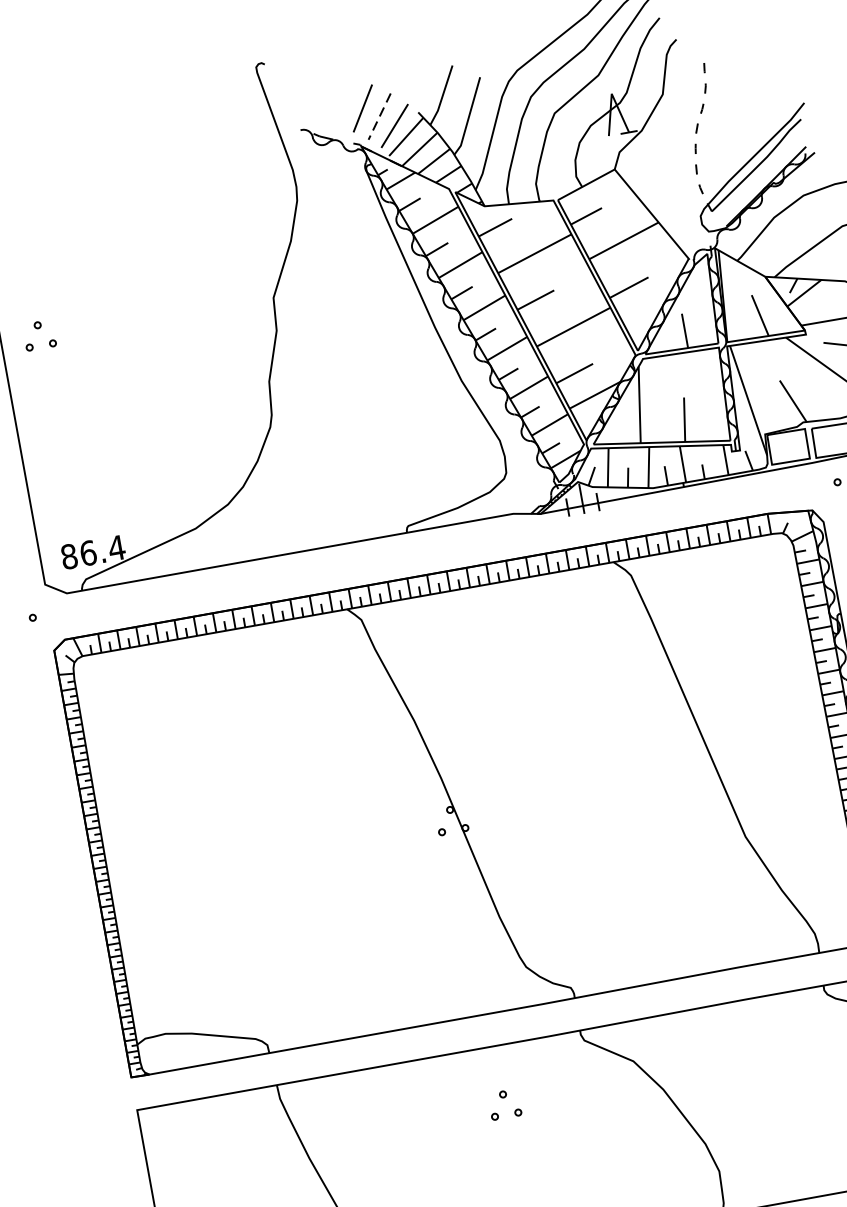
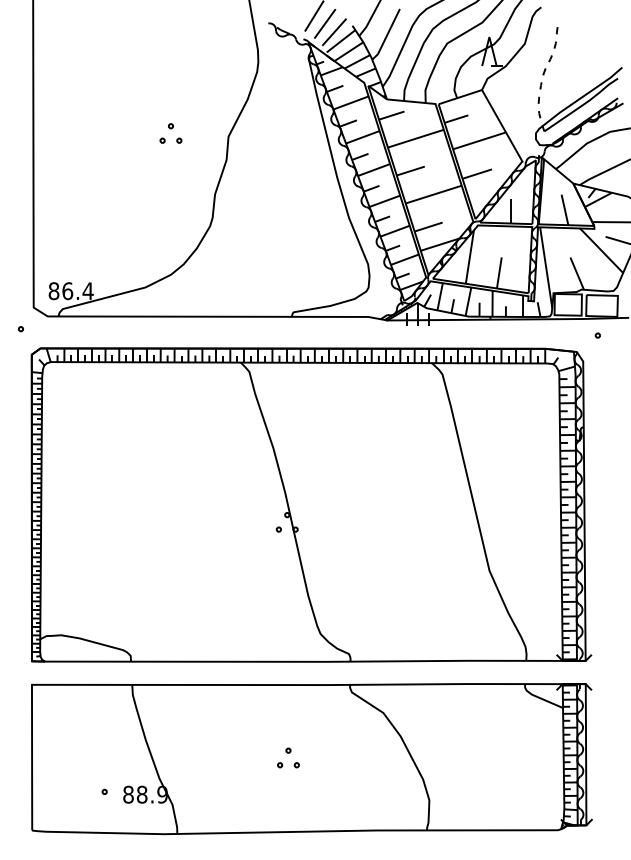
line: (379, 117) -> (324, 24), dashed -> solid
part: (38, 335) -> (170, 133), moved
part: (504, 1103) -> (288, 757), moved

